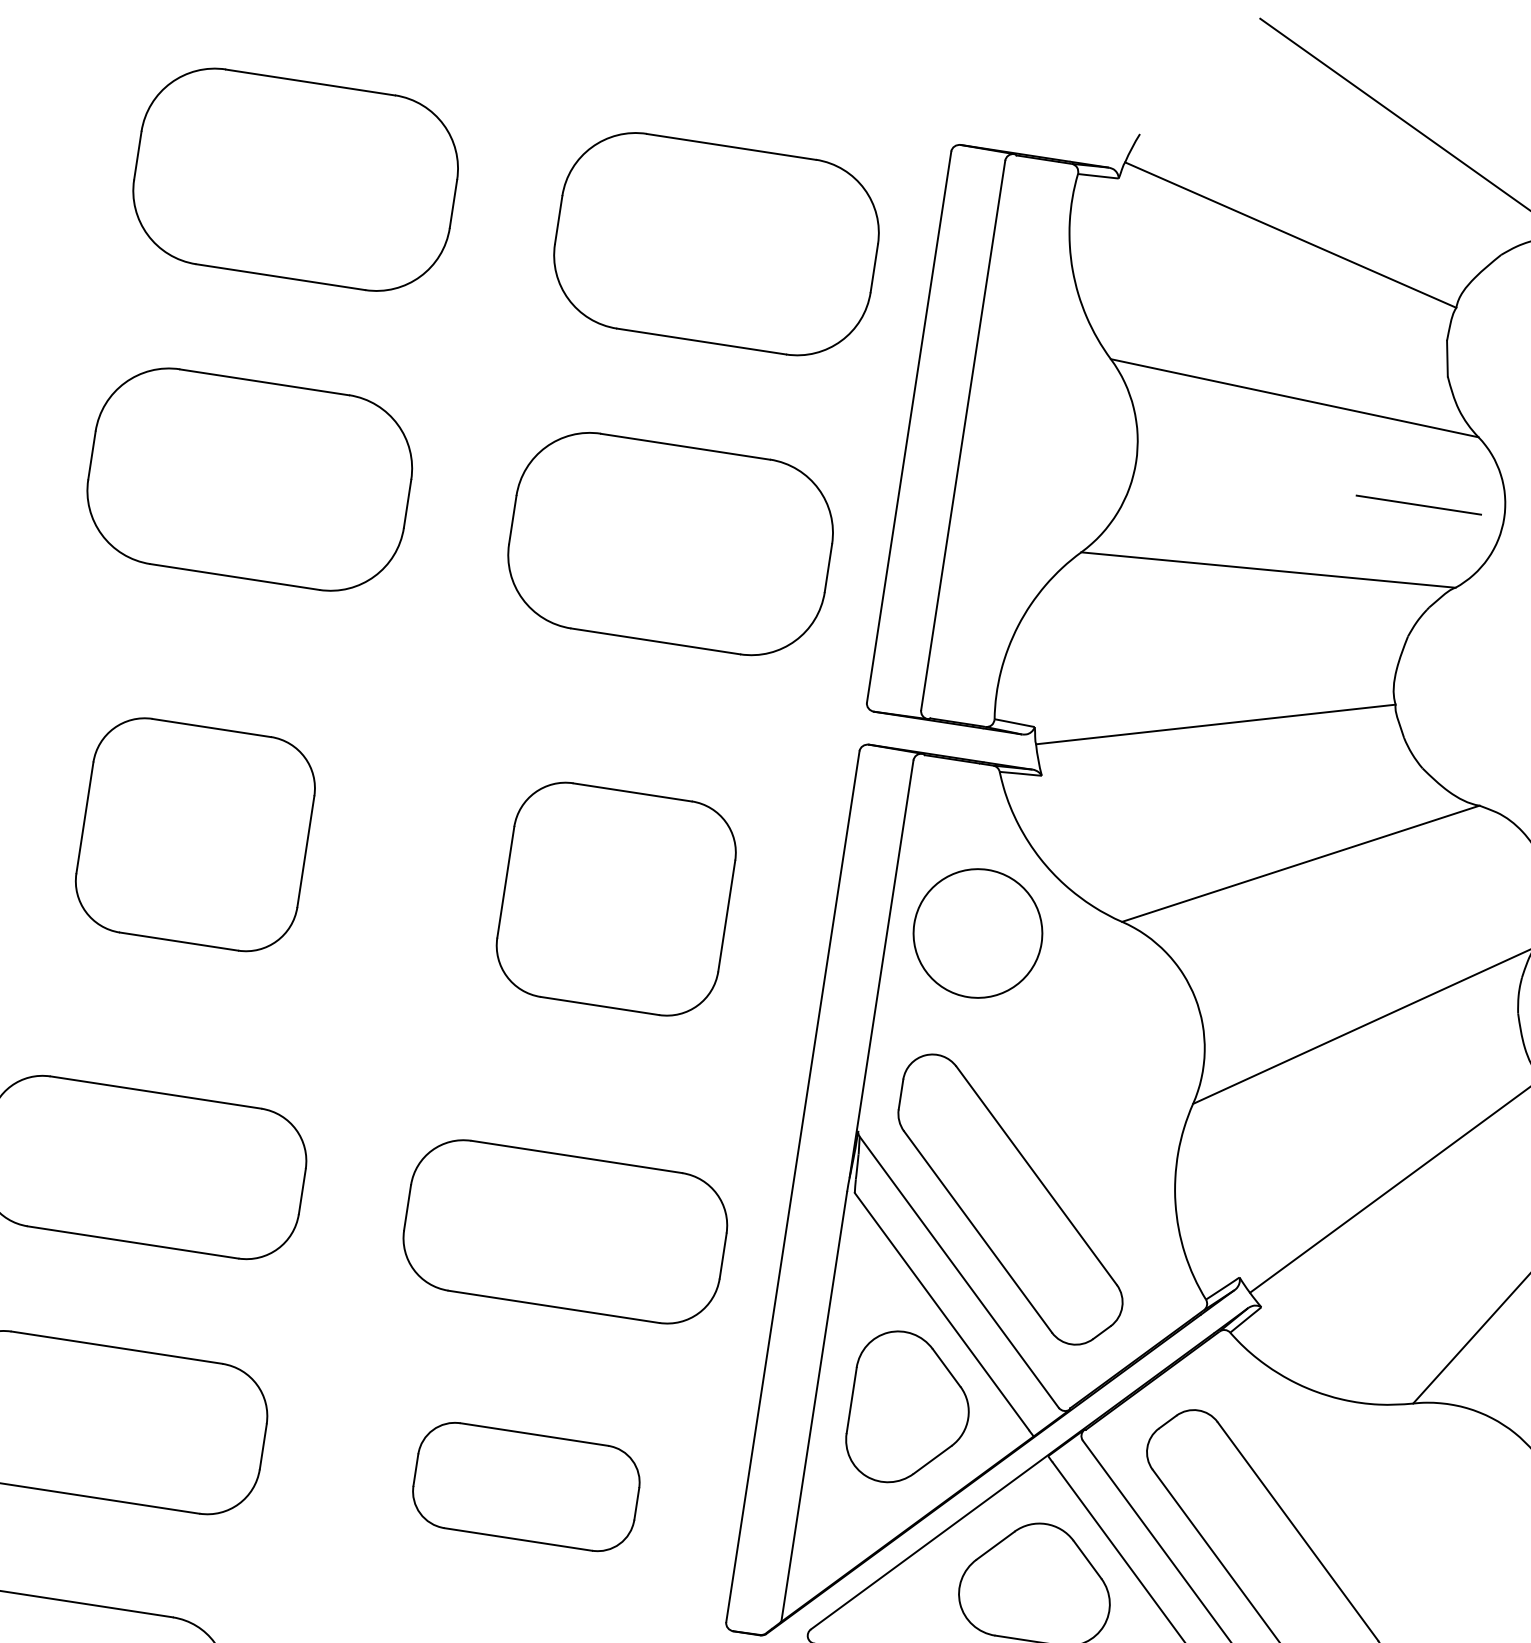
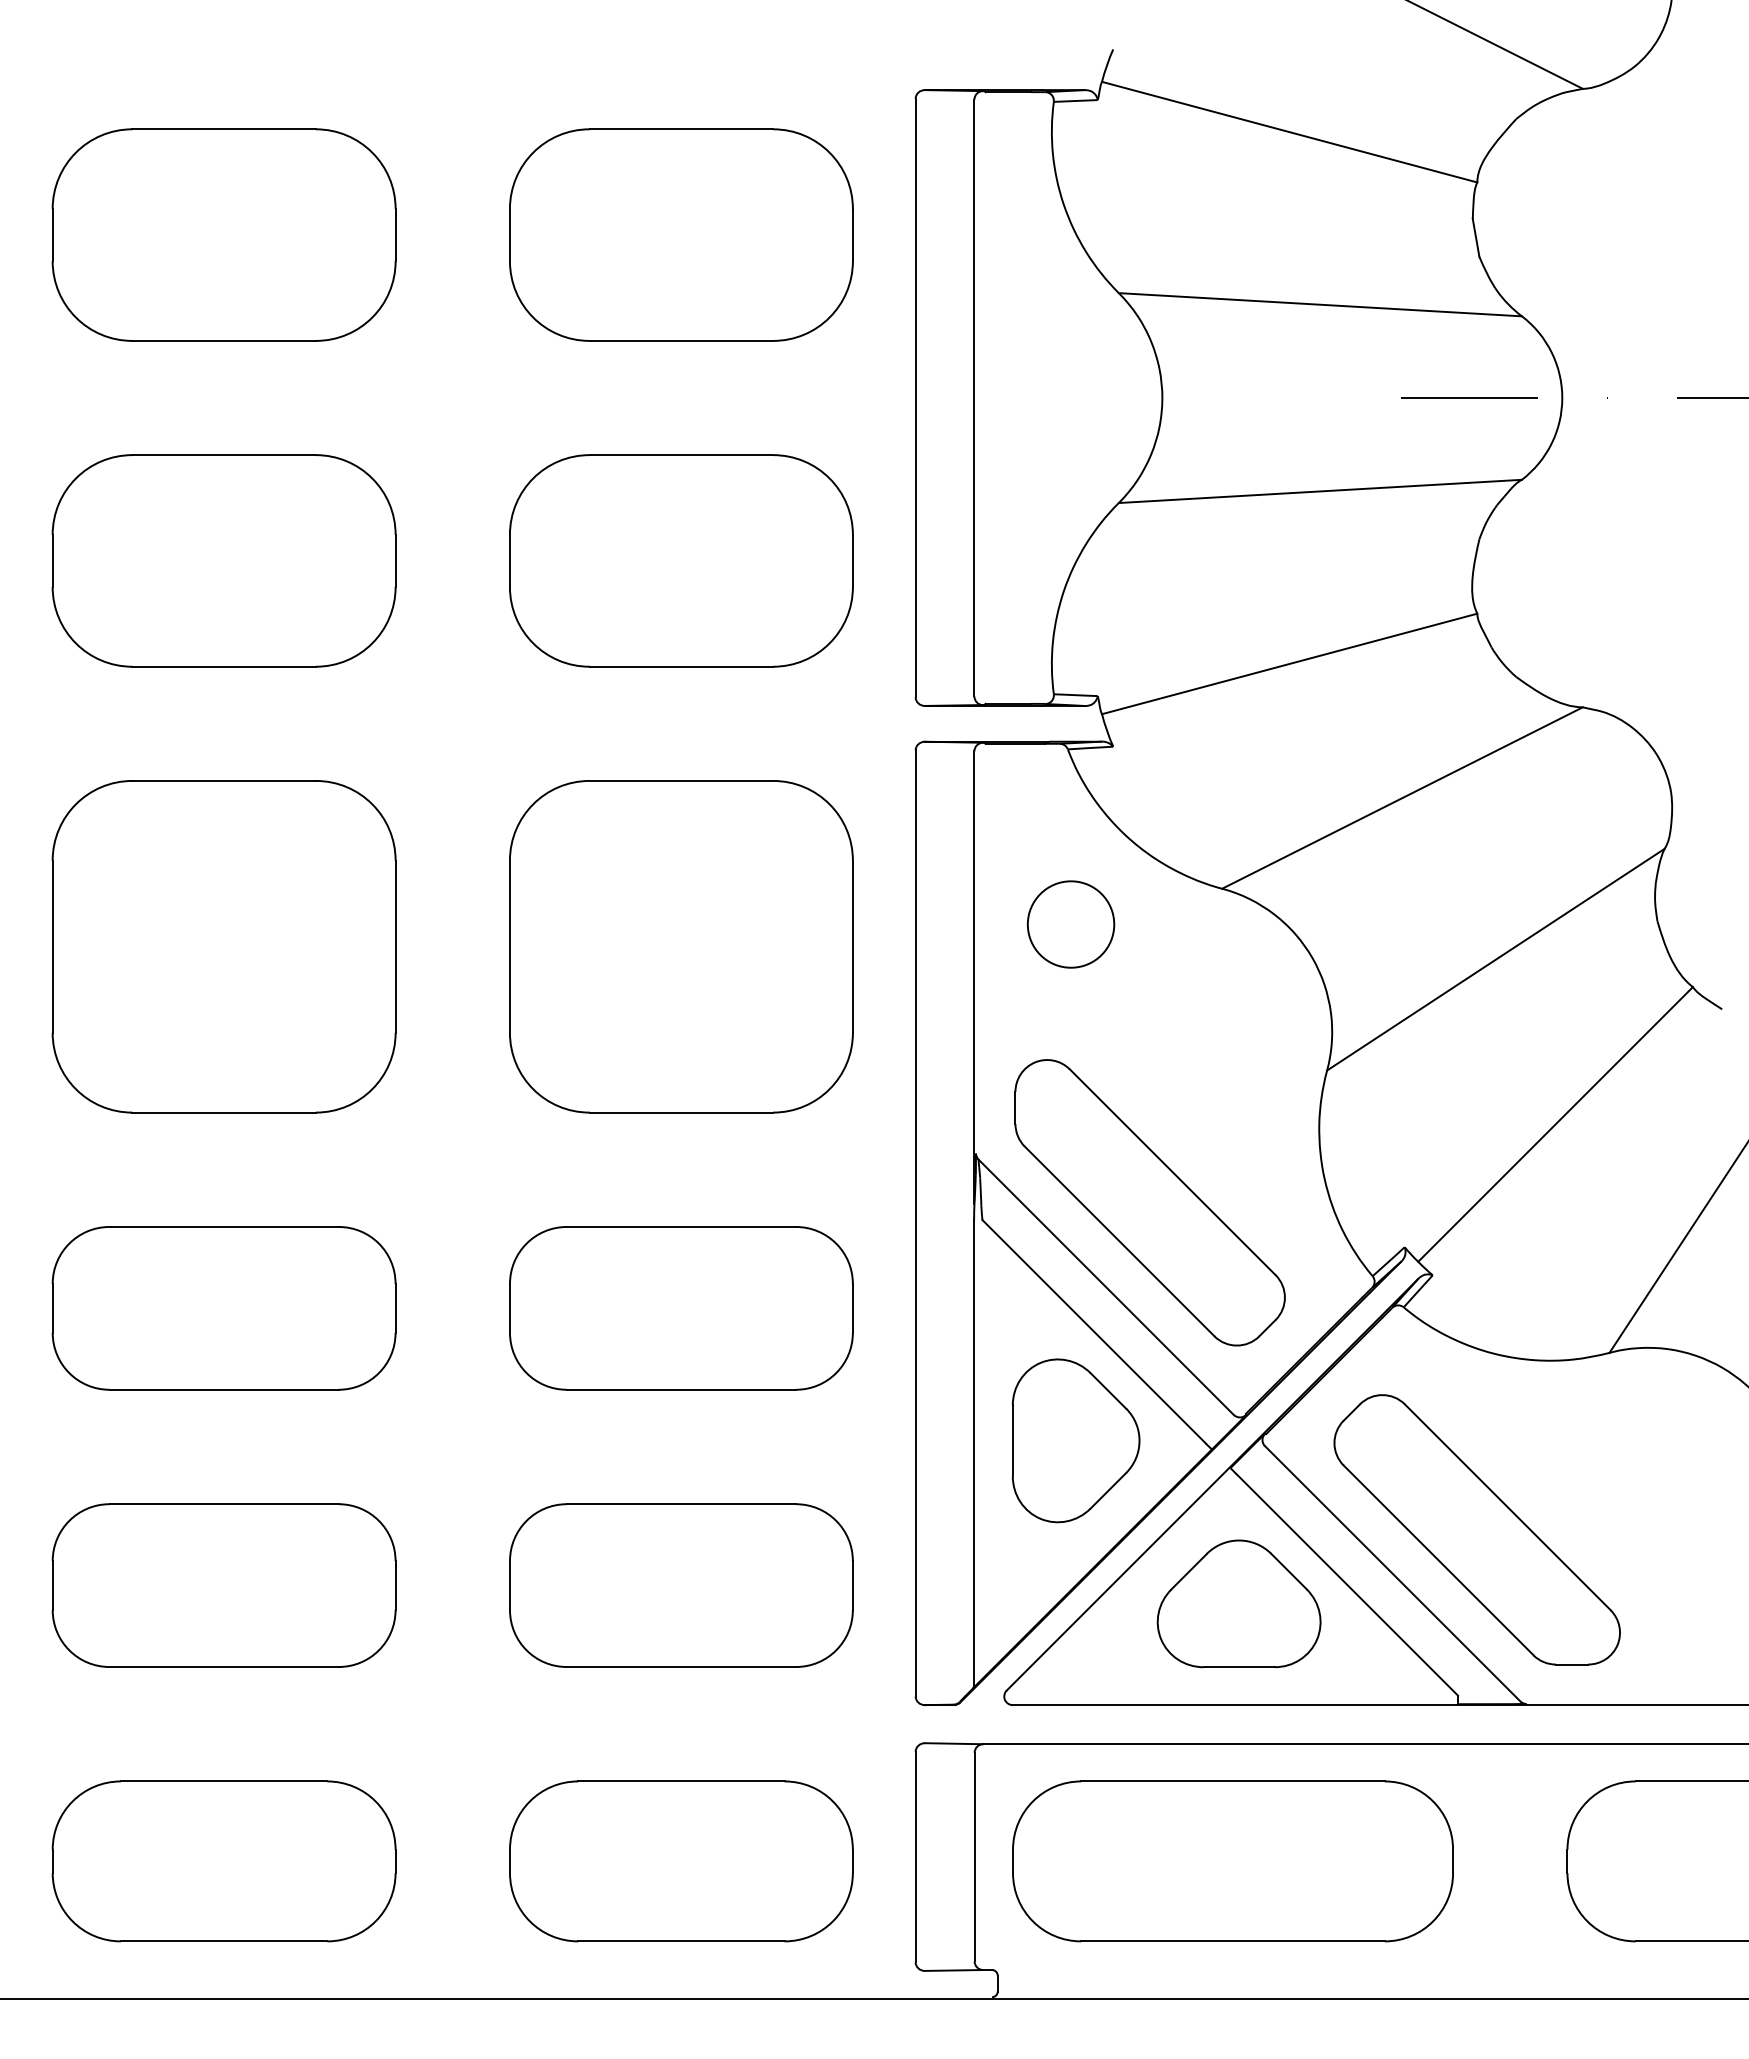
part: (194, 834) -> (223, 946), size x1.43
part: (616, 898) -> (681, 946), size x1.43
circle: (977, 933) -> (1070, 924), size x0.62
part: (526, 1486) -> (681, 1585), size x1.43

